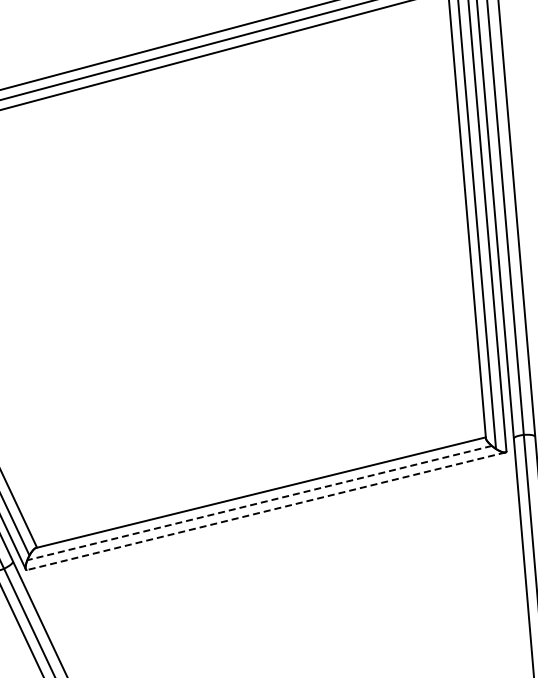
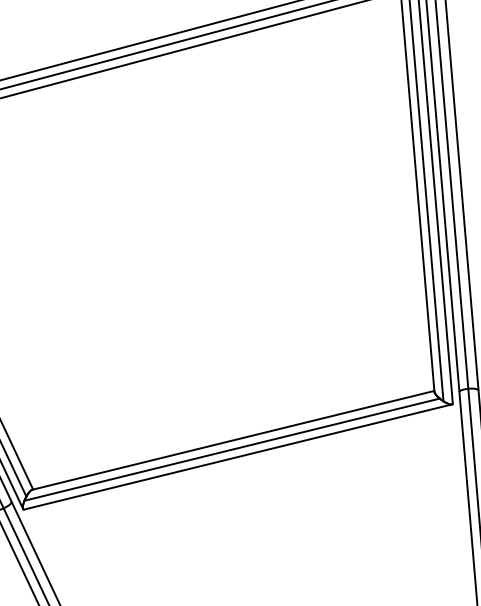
line: (259, 503) -> (232, 450), dashed -> solid
line: (265, 511) -> (237, 457), dashed -> solid

